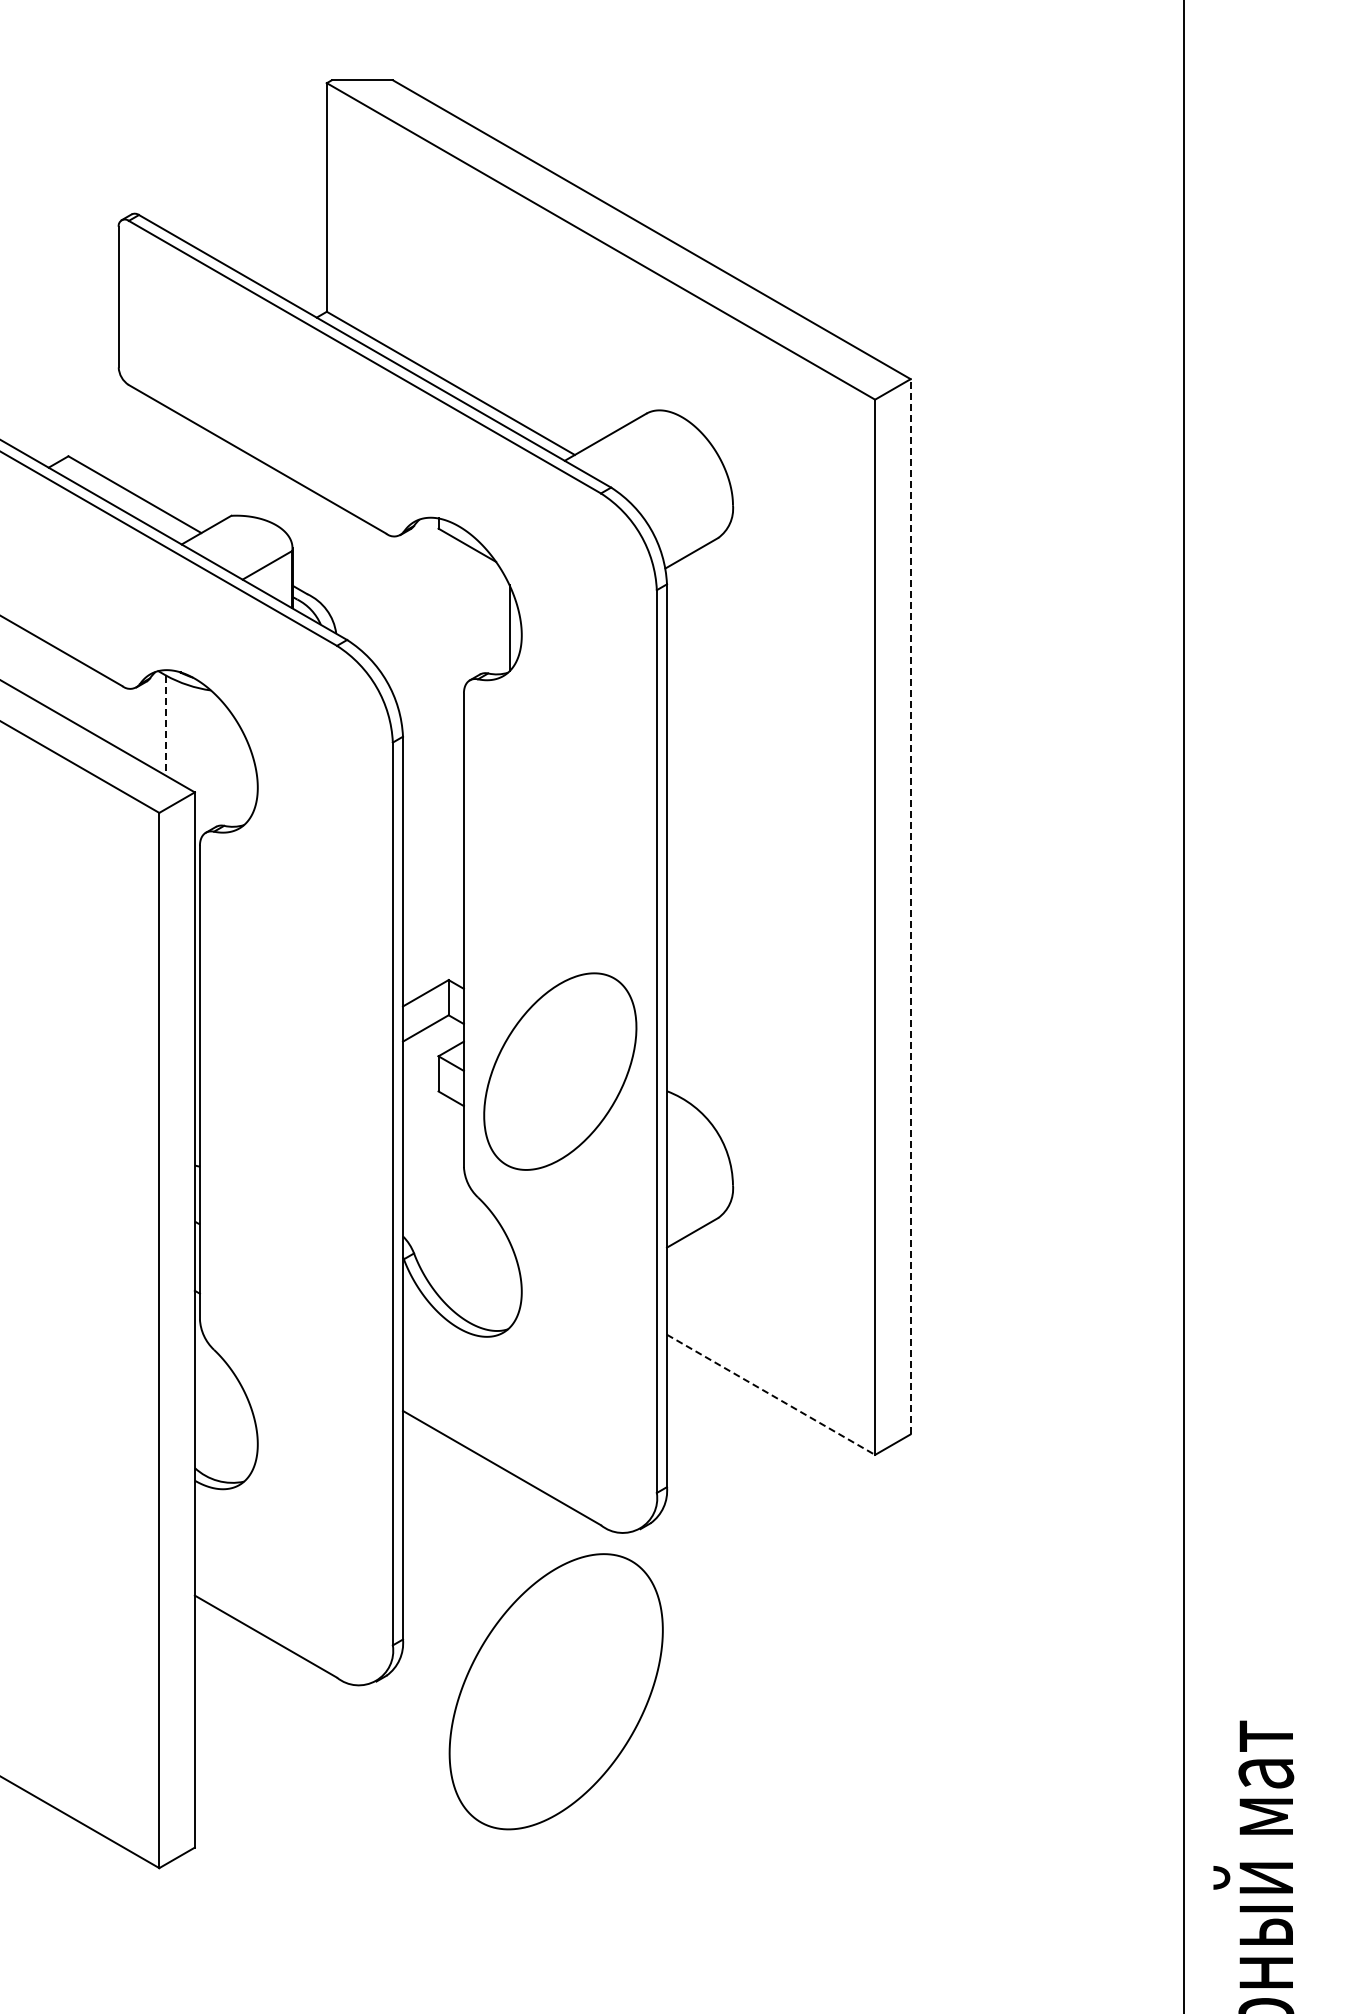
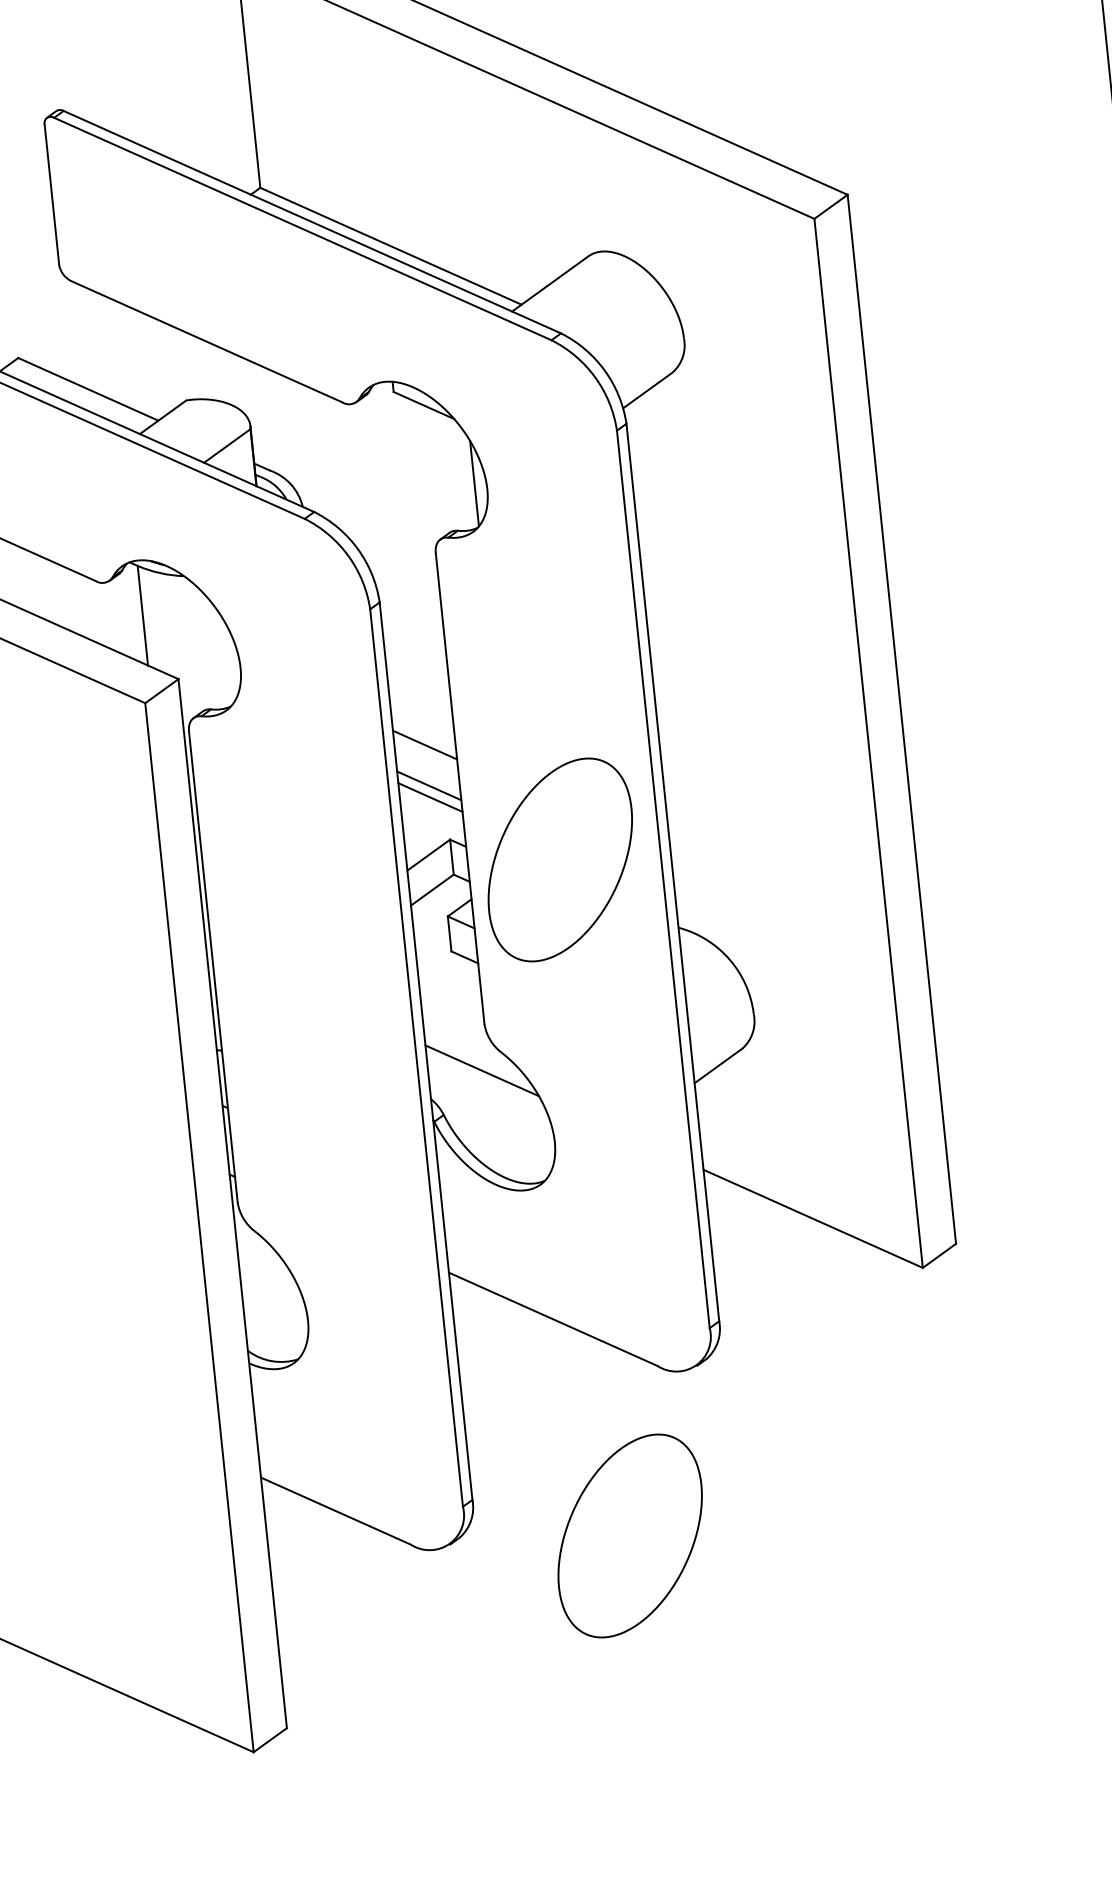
line: (165, 726) -> (142, 616), dashed -> solid
line: (433, 882) -> (424, 744), added
line: (910, 906) -> (901, 719), dashed -> solid
line: (433, 924) -> (429, 785), added
line: (433, 935) -> (430, 796), added
part: (560, 1071) -> (560, 859), moved
line: (456, 1213) -> (481, 1070), added
line: (771, 1395) -> (813, 1219), dashed -> solid
part: (556, 1691) -> (630, 1535), size x0.71

